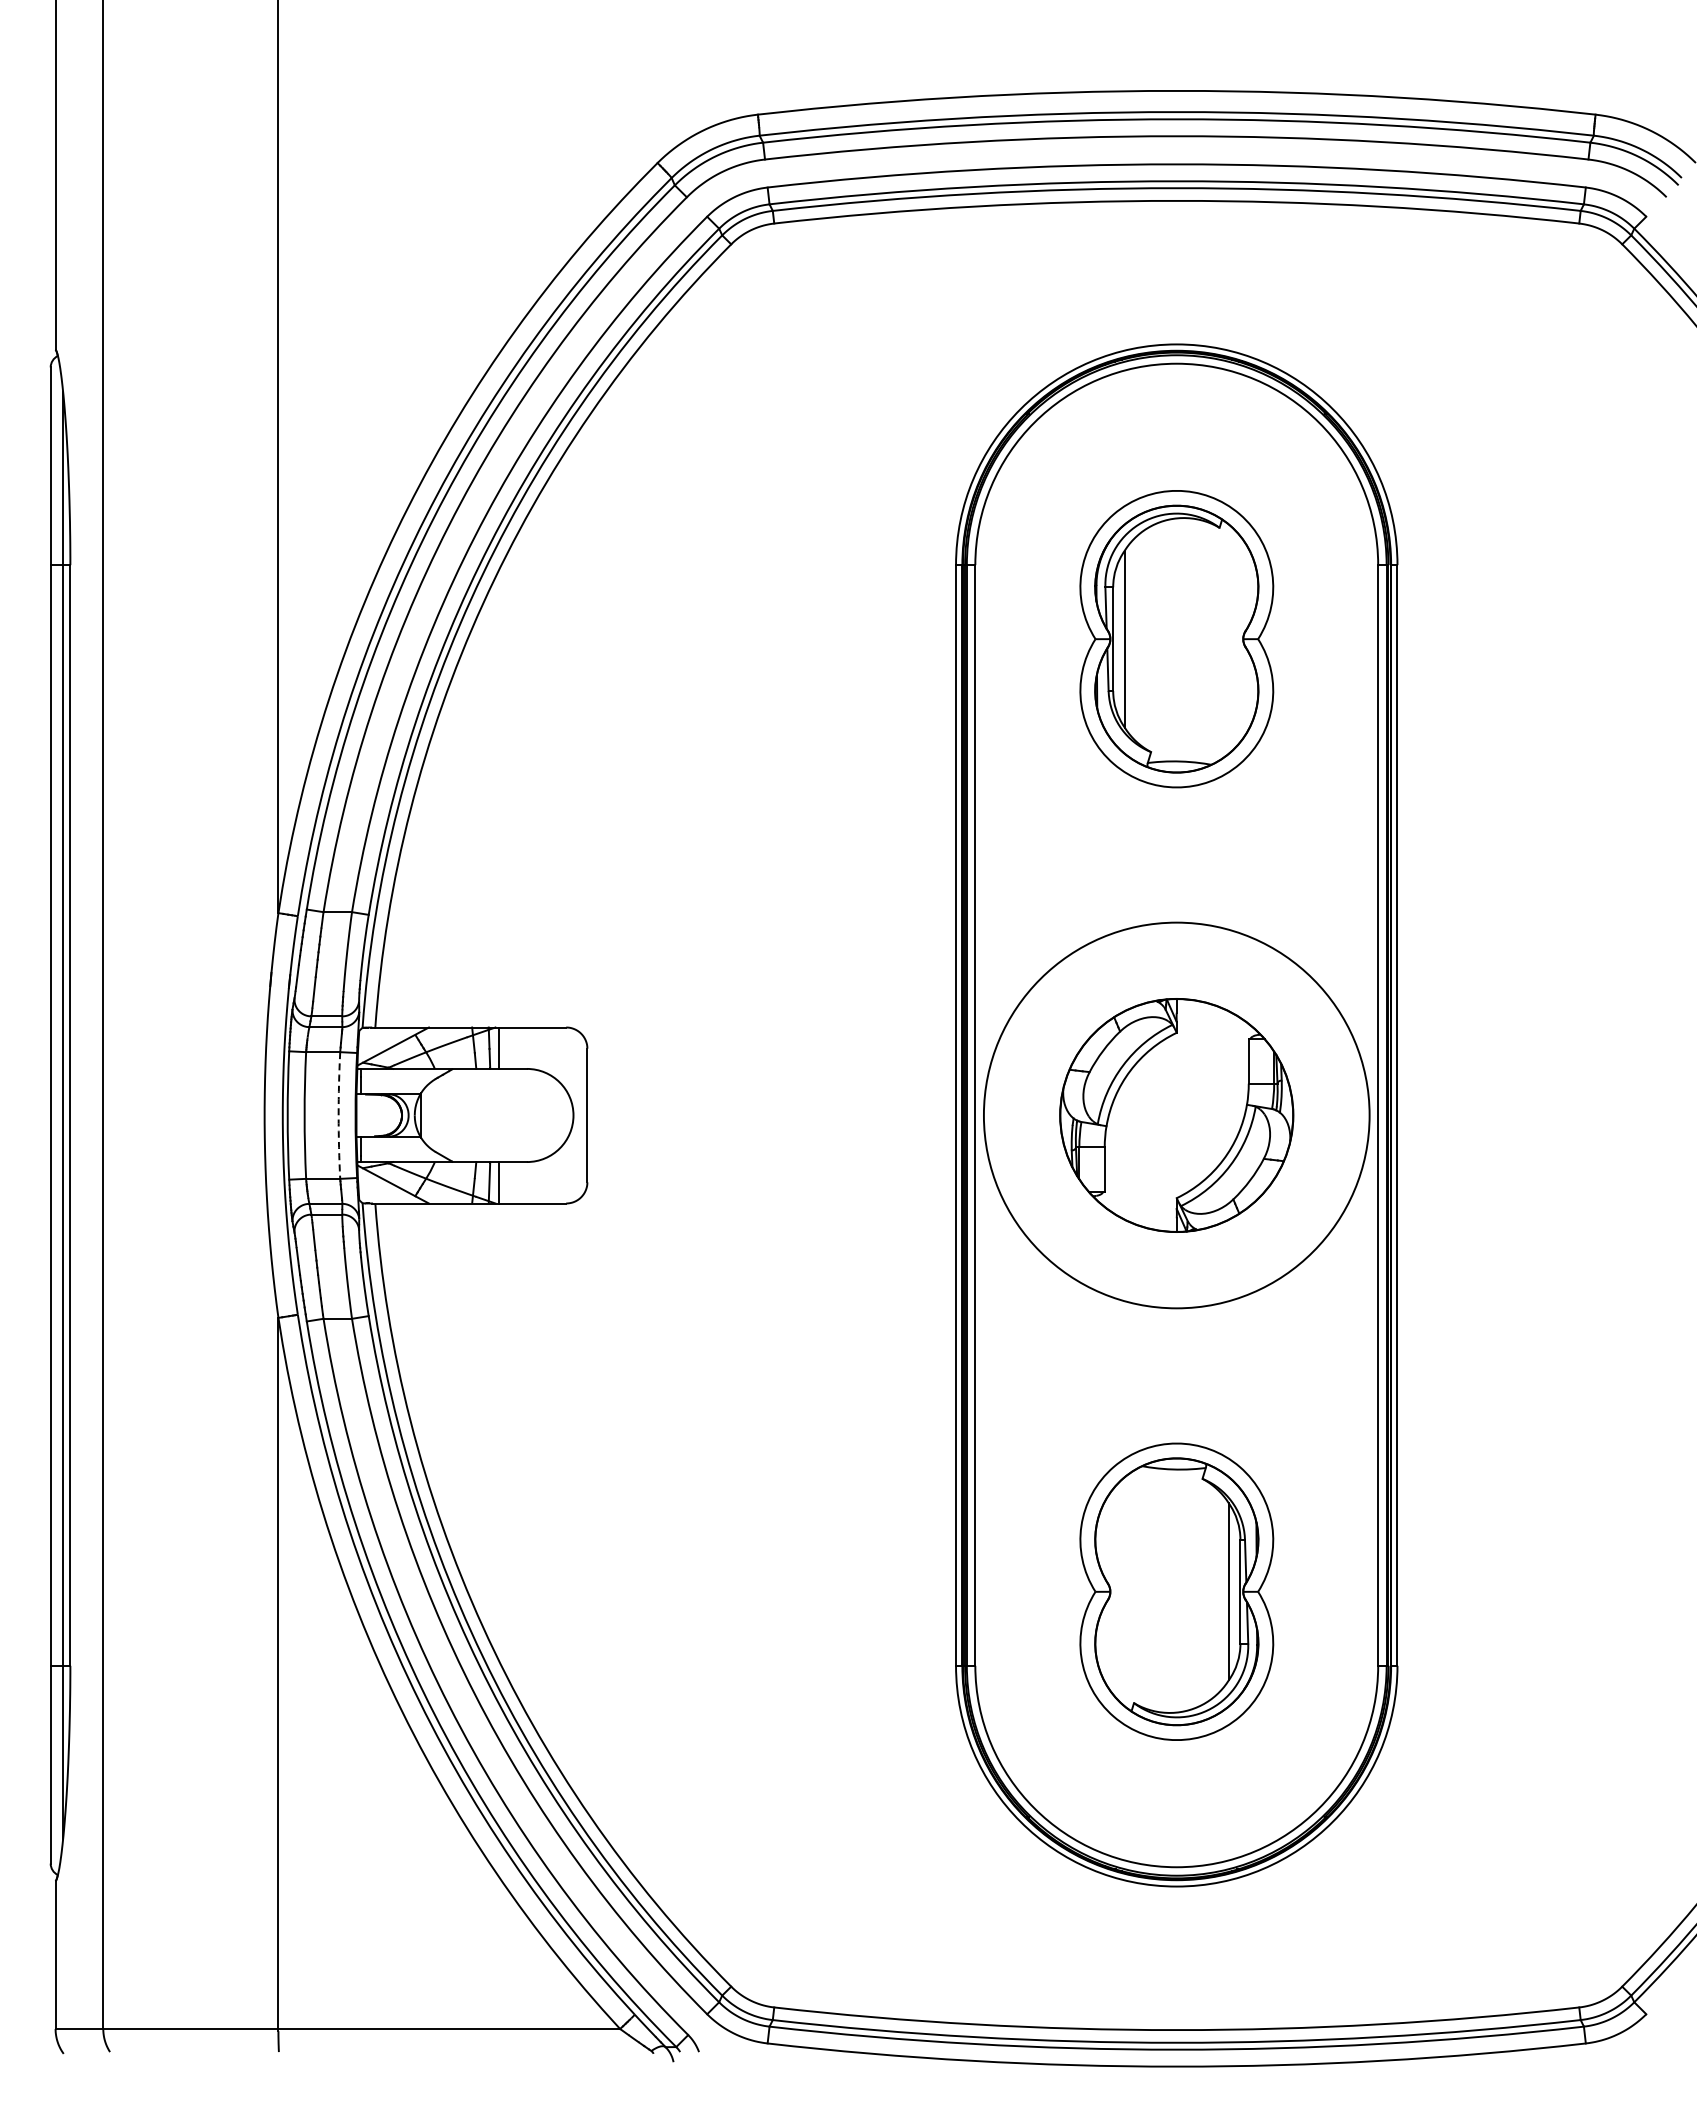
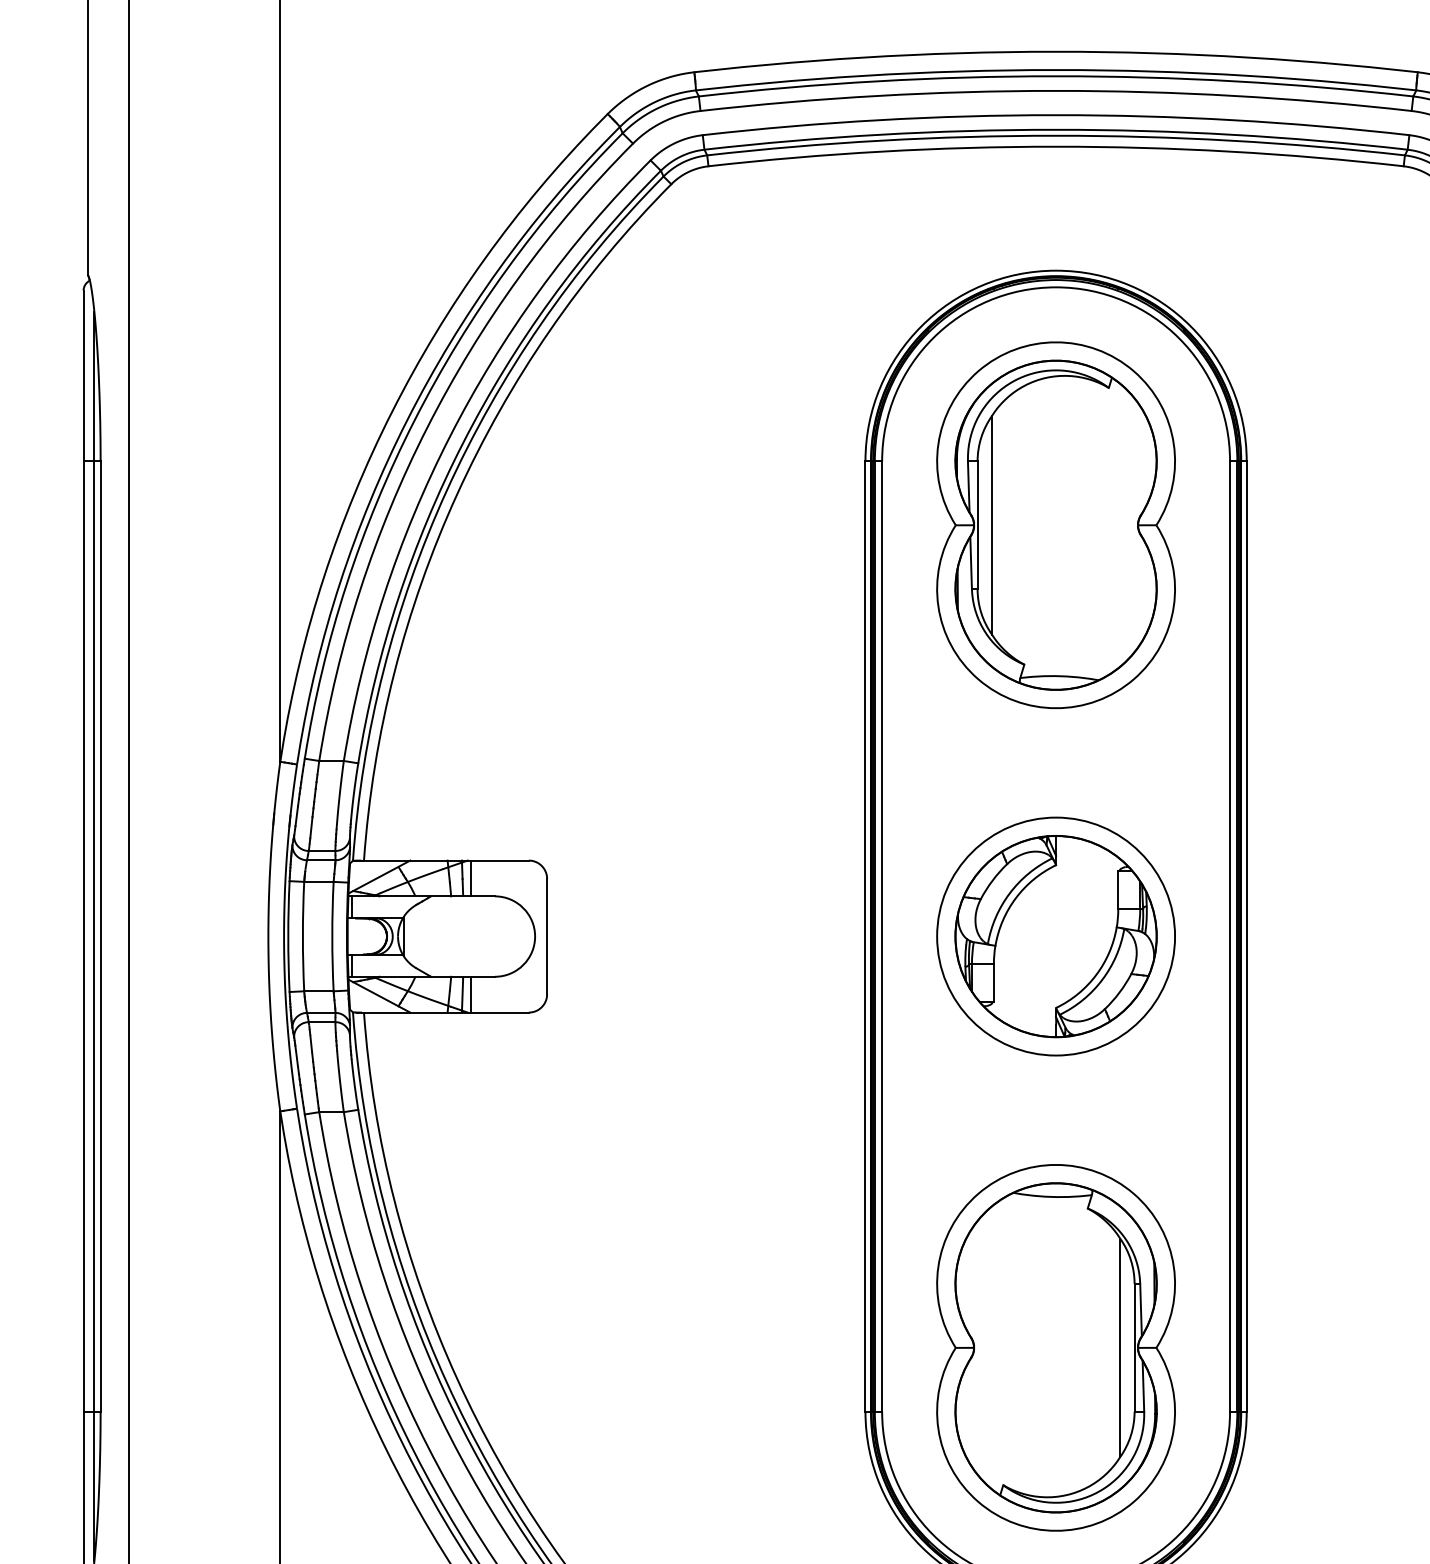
part: (1176, 638) -> (1055, 524), size x1.43
arc: (338, 1115) -> (332, 936), dashed -> solid
circle: (1176, 1115) -> (1055, 936), size x0.71
part: (1176, 1591) -> (1055, 1347), size x1.43

